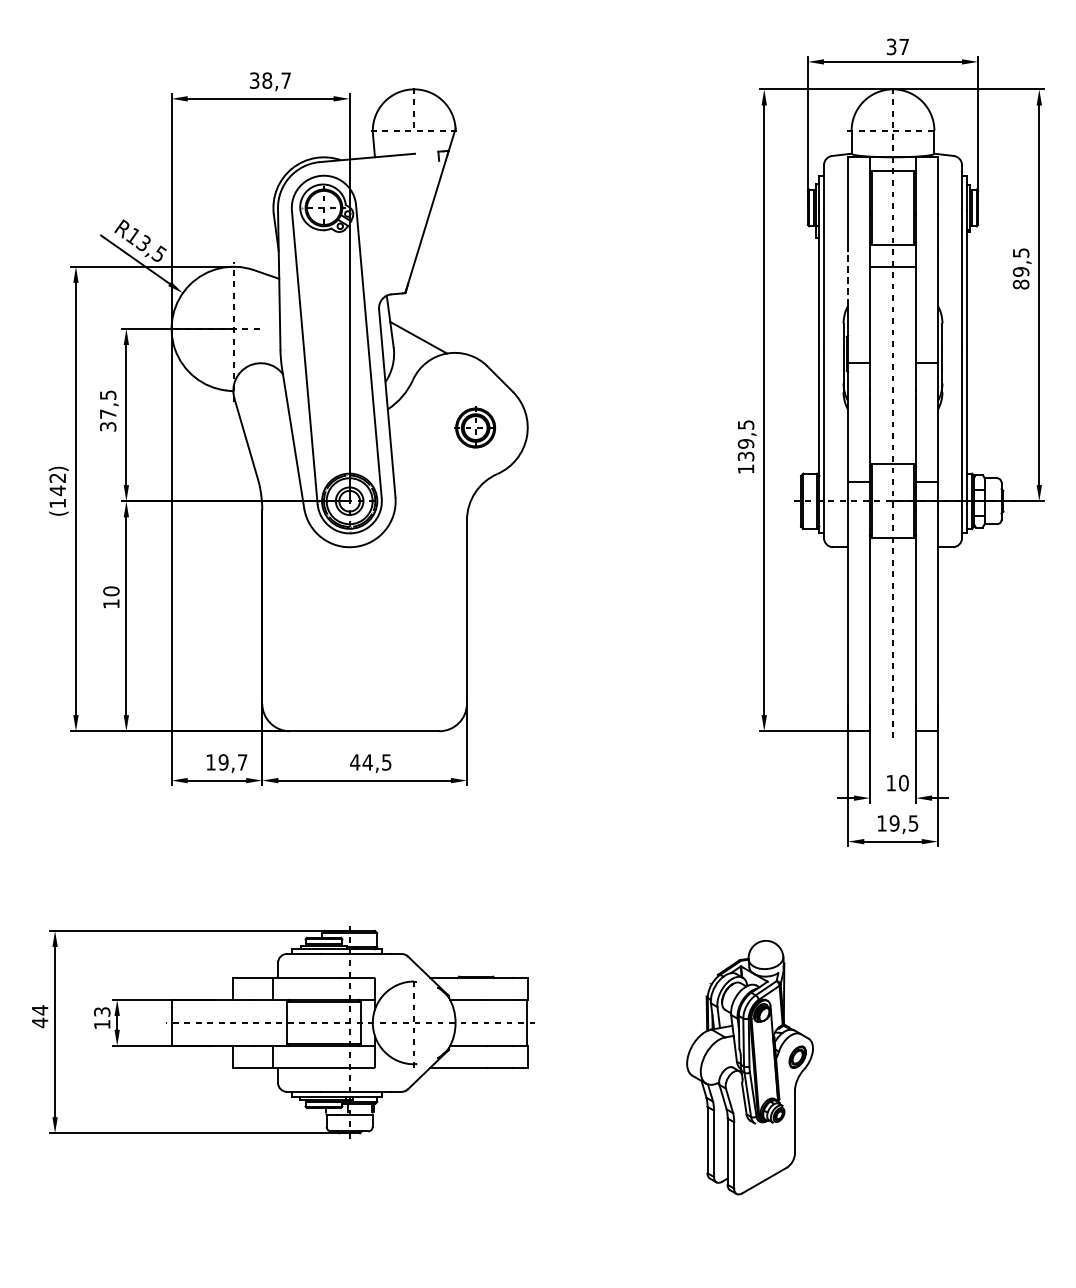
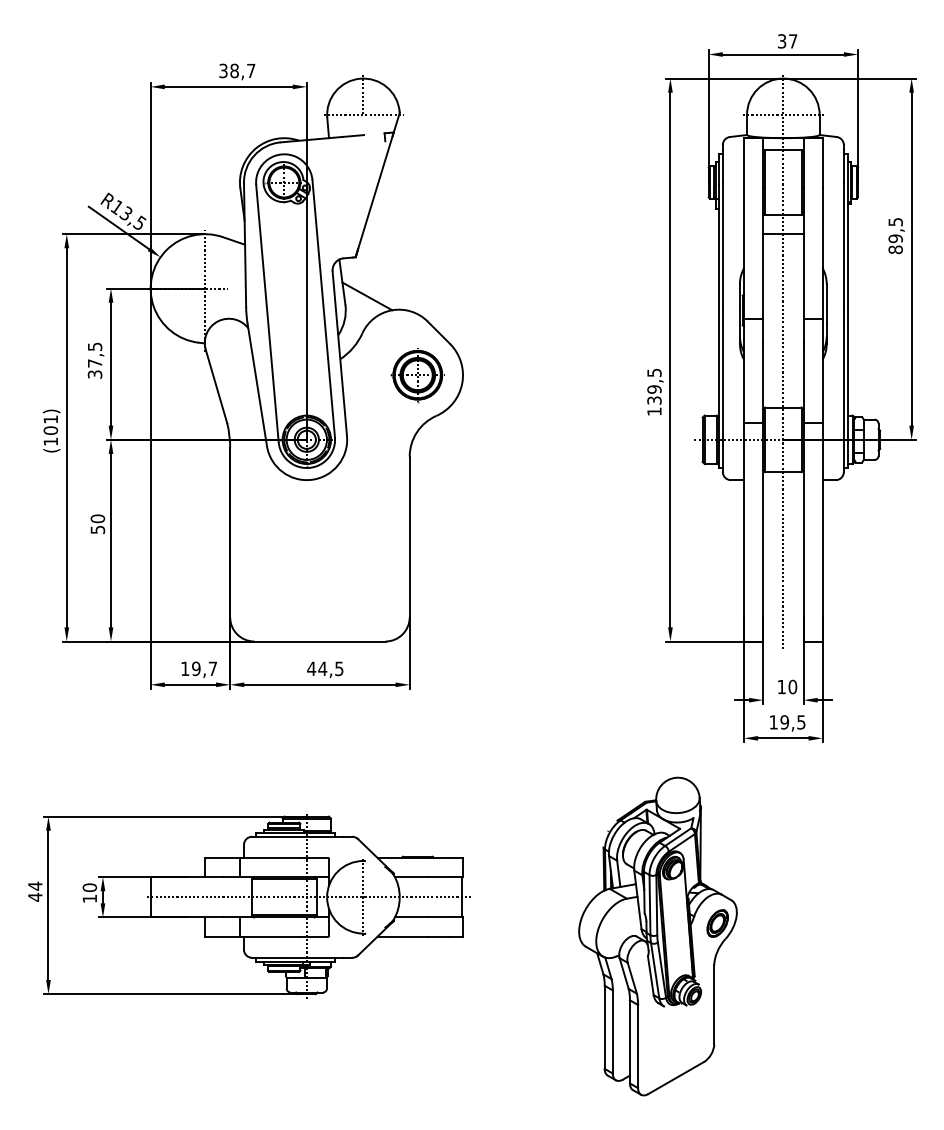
line: (848, 278) -> (744, 244), dashed -> solid
part: (474, 428) -> (416, 376), size x1.43
text: (57, 484) -> (50, 425), (142 -> (101
text: (111, 603) -> (97, 529), 10 -> 50
text: (102, 1011) -> (90, 887), 13 -> 10
part: (749, 1067) -> (657, 936), size x1.43

